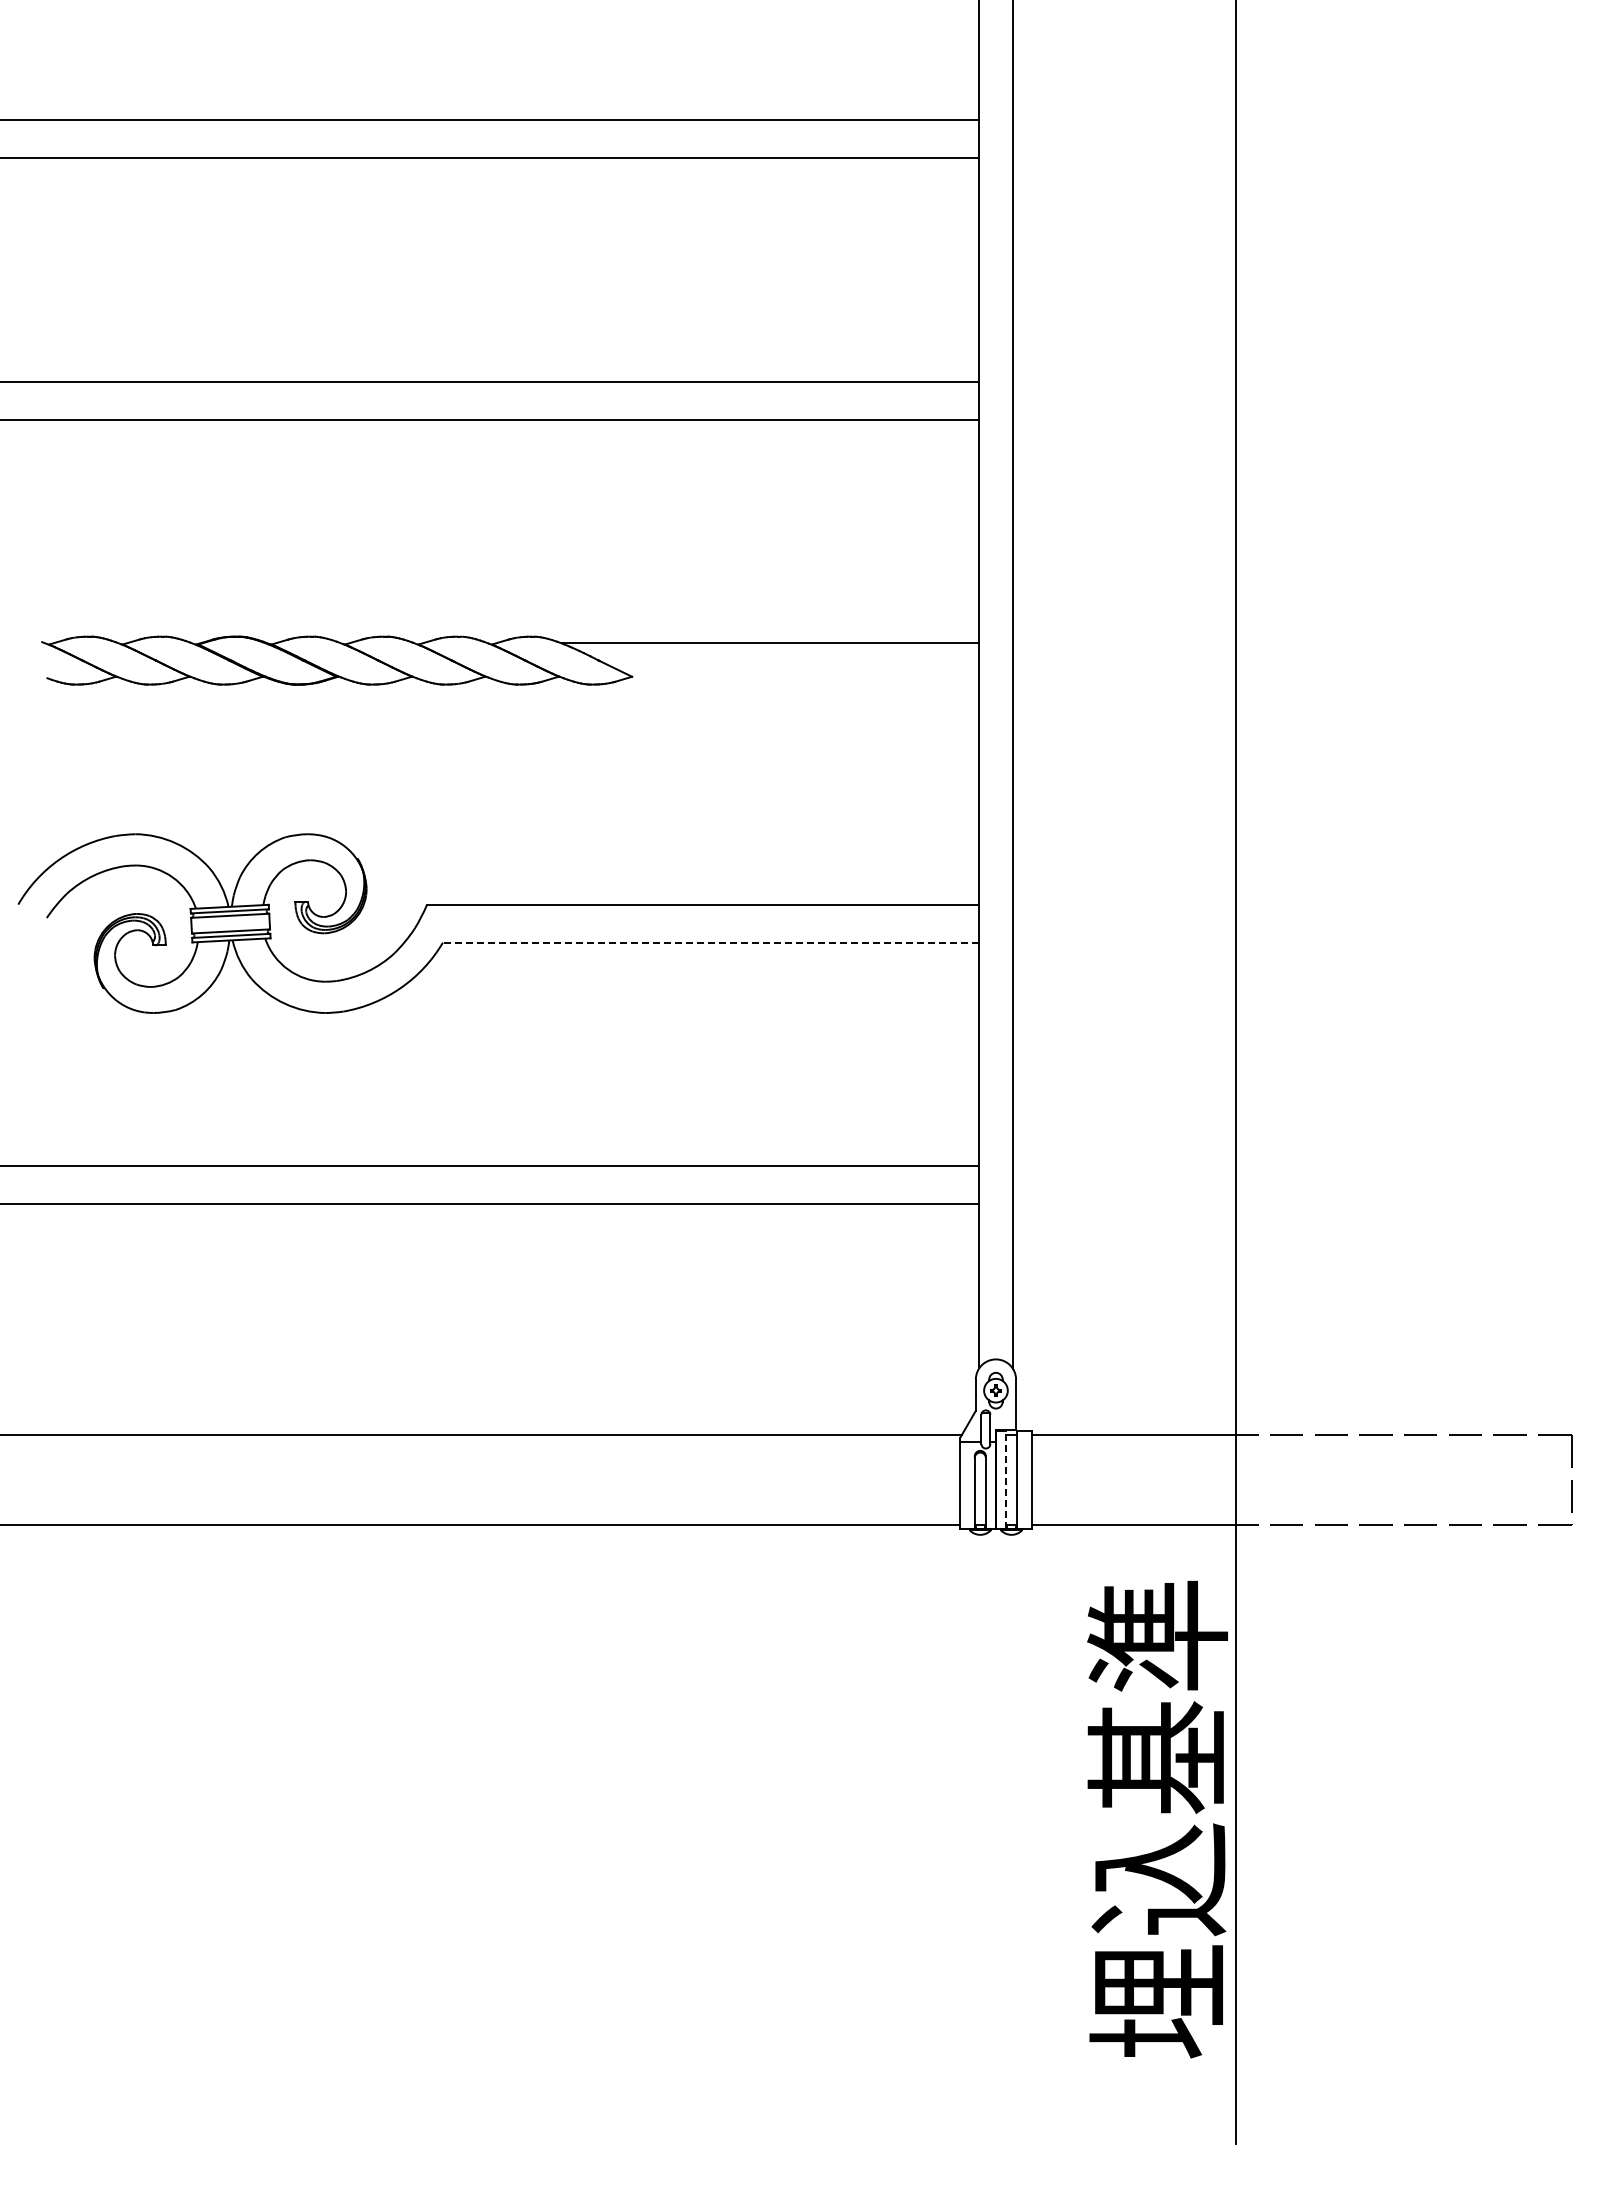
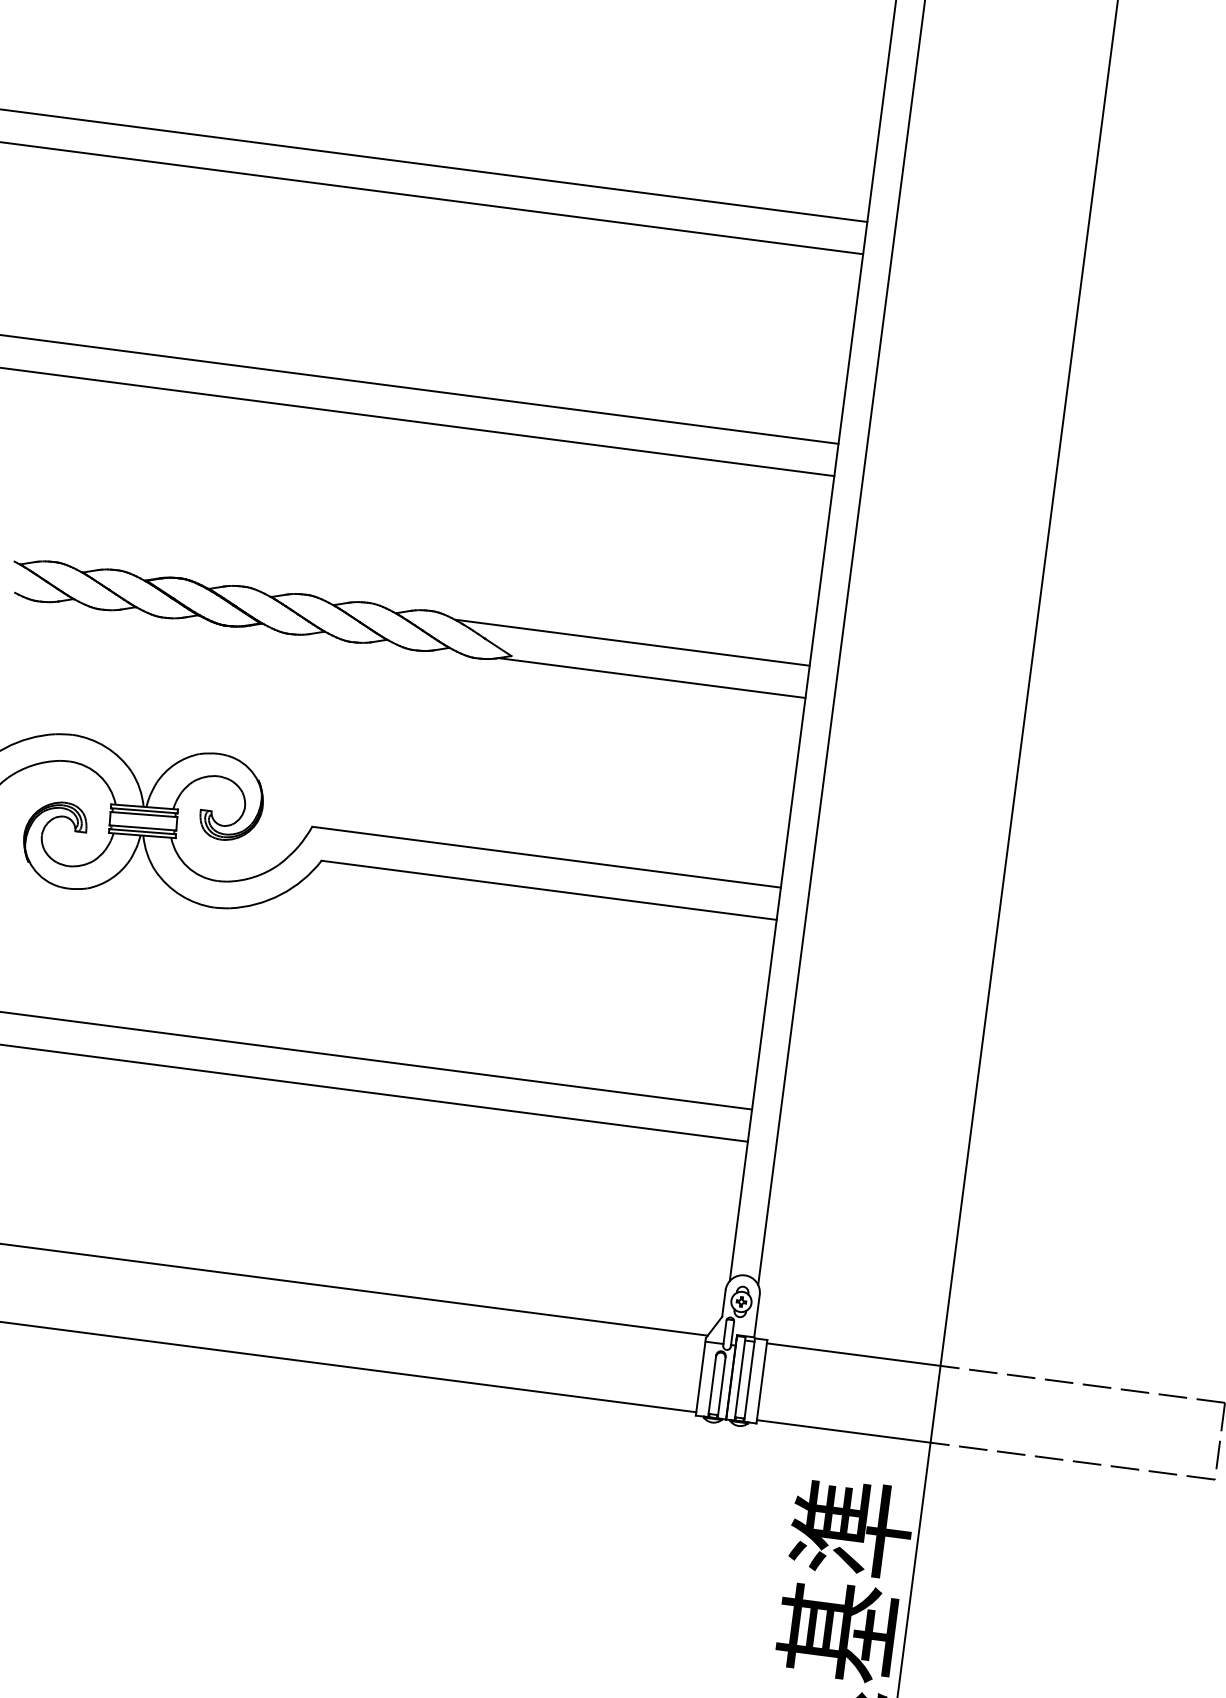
line: (798, 681) -> (652, 678), added
line: (710, 942) -> (548, 890), dashed -> solid
line: (1005, 1479) -> (739, 1378), dashed -> solid

